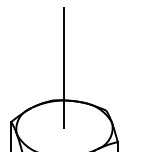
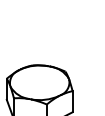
line: (64, 66) -> (39, 44), removed

